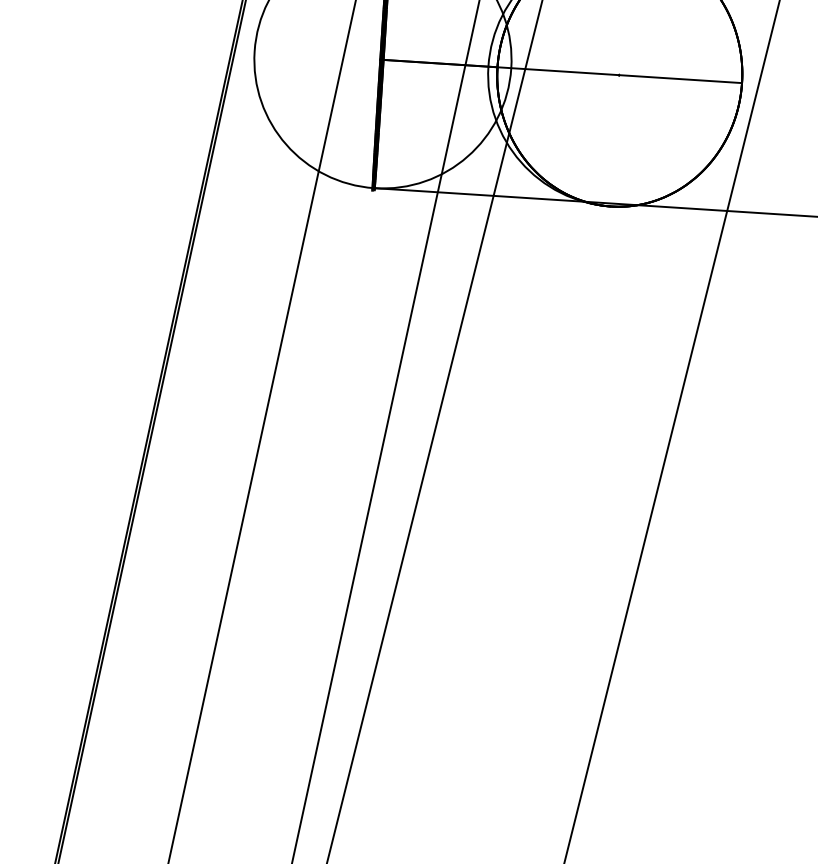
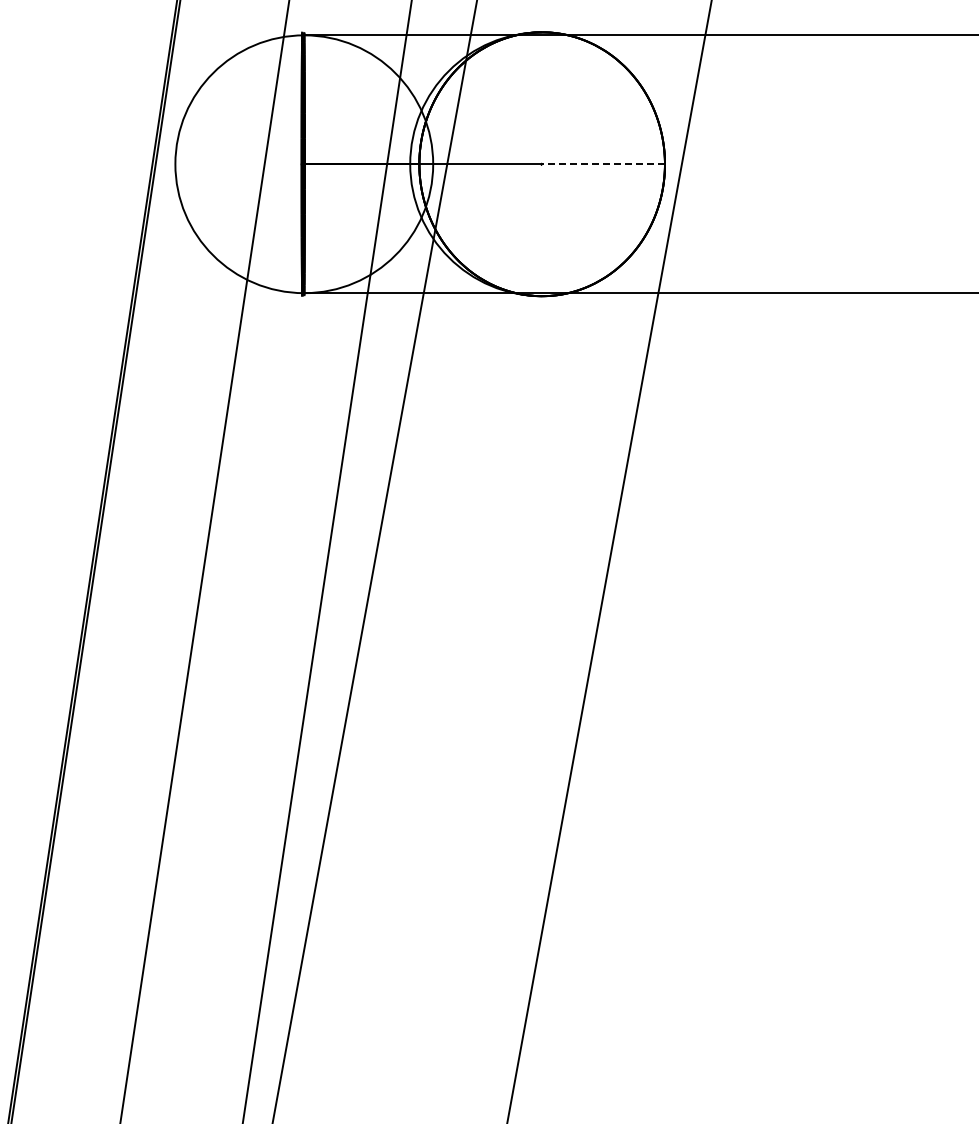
line: (680, 79) -> (603, 164), solid -> dashed

